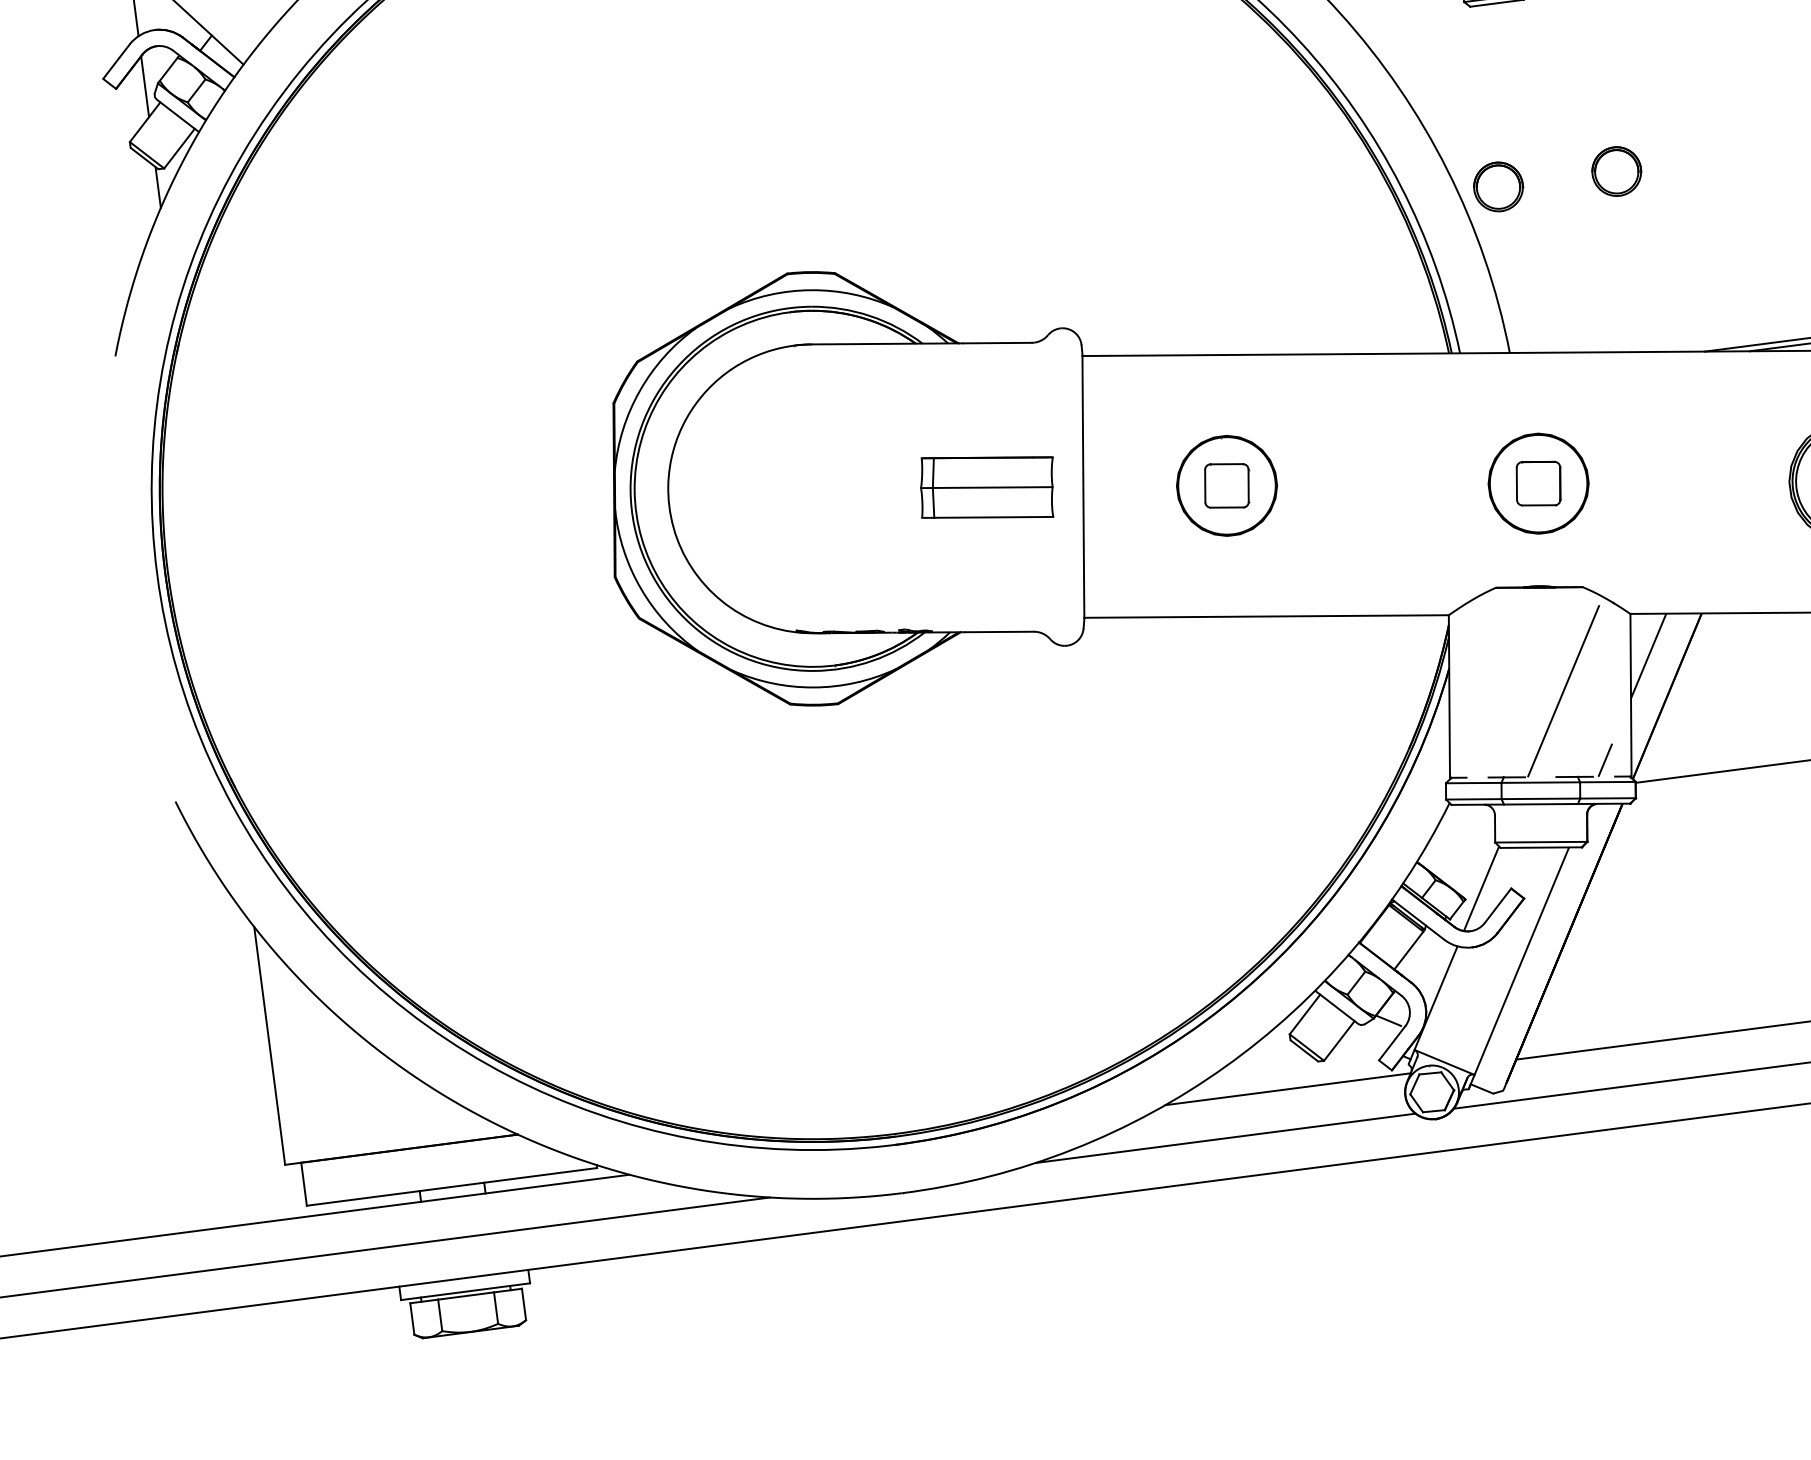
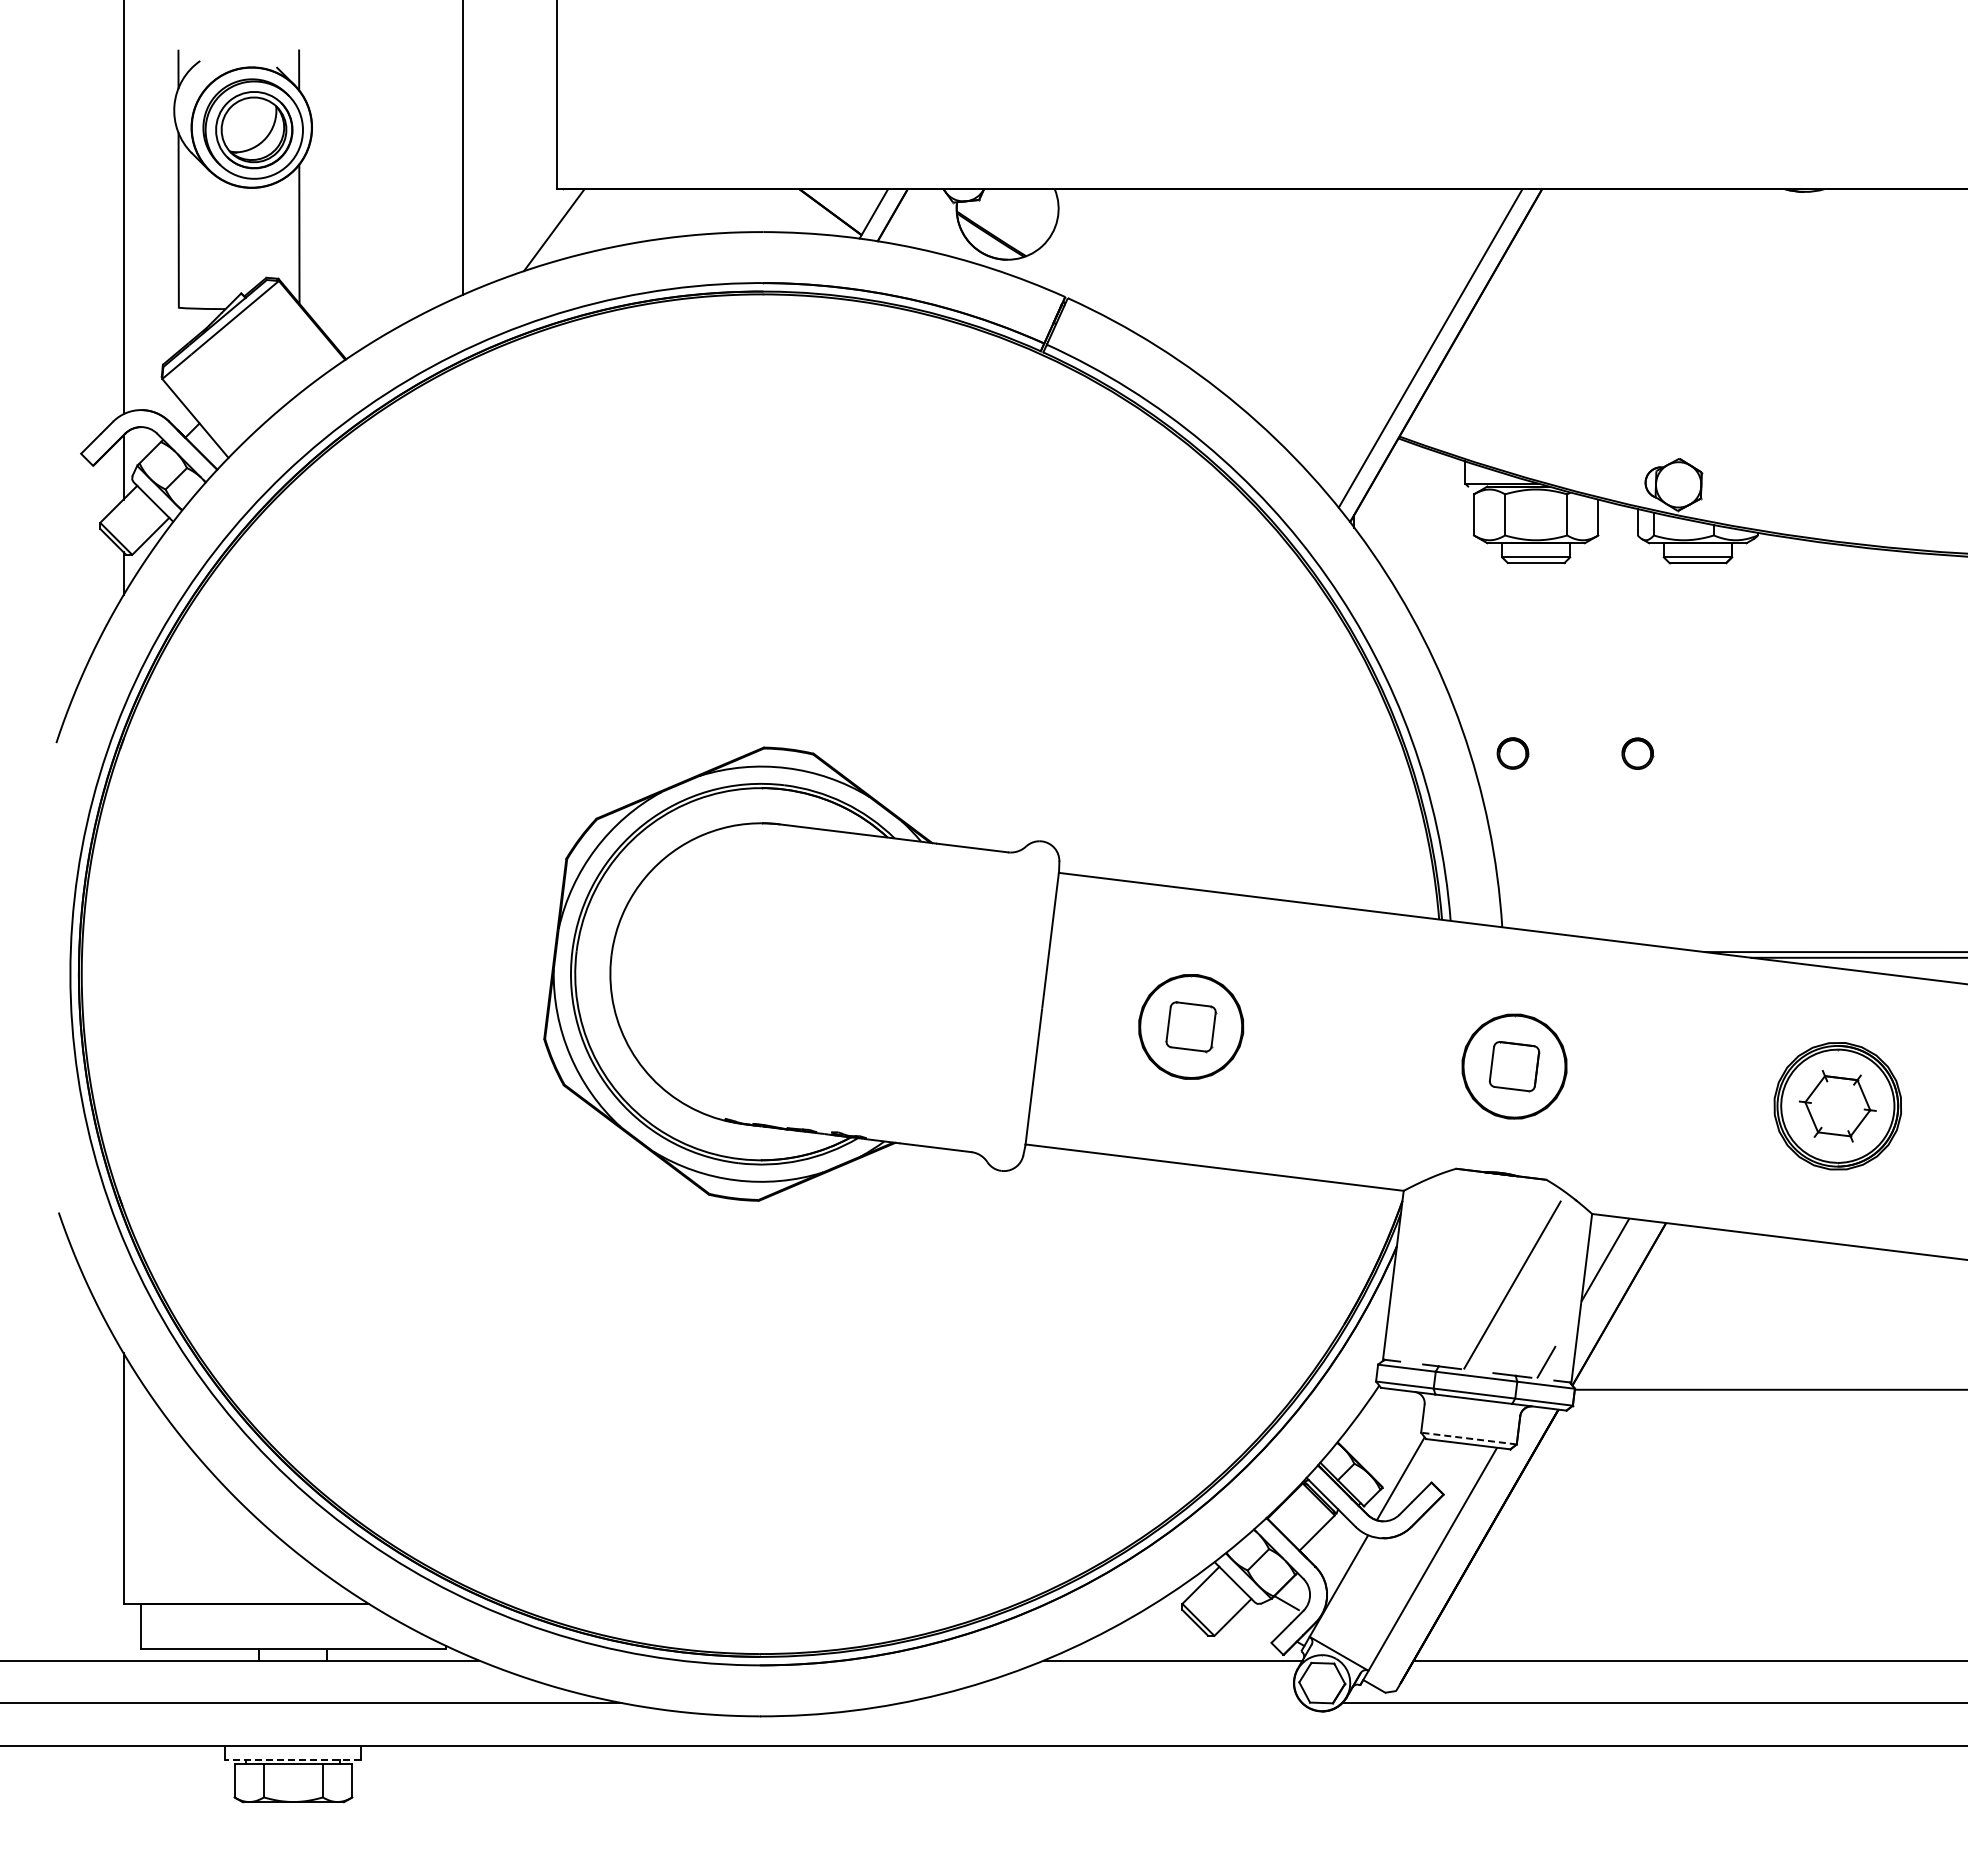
part: (1616, 171) -> (1637, 753), size x0.6
part: (1498, 186) -> (1512, 753), size x0.6
part: (987, 487) -> (942, 996), removed
line: (1540, 842) -> (1468, 1438), solid -> dashed
line: (1225, 1138) -> (1101, 1703), removed
line: (465, 1291) -> (293, 1759), solid -> dashed

